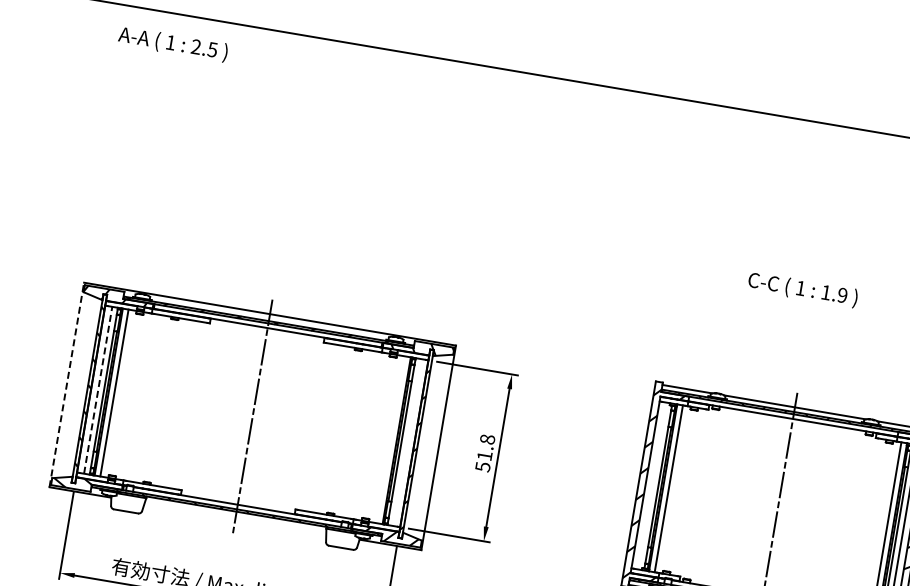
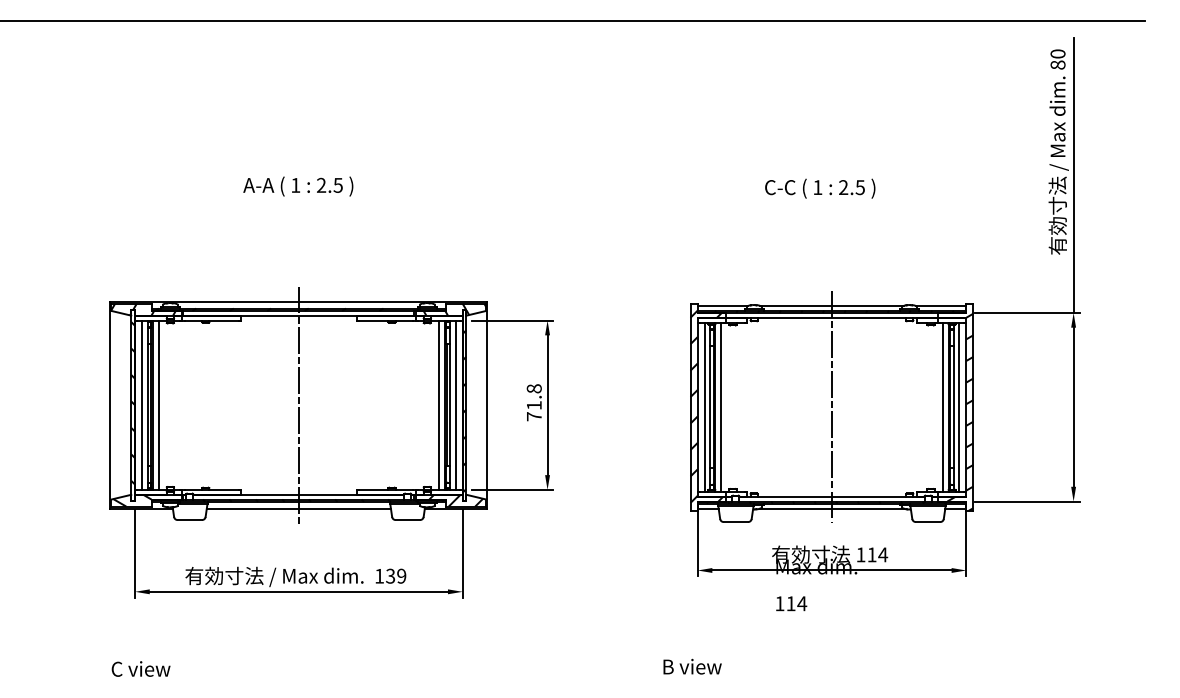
text: (173, 44) -> (298, 186), moved
text: (833, 293) -> (851, 187), 1.9 -> 2.5
line: (66, 385) -> (110, 405), dashed -> solid
line: (98, 390) -> (142, 405), dashed -> solid
line: (391, 439) -> (439, 404), added
line: (407, 441) -> (455, 404), added
text: (483, 466) -> (534, 416), 51.8 -> 71.8
line: (652, 485) -> (704, 406), added
line: (235, 518) -> (298, 508), added

